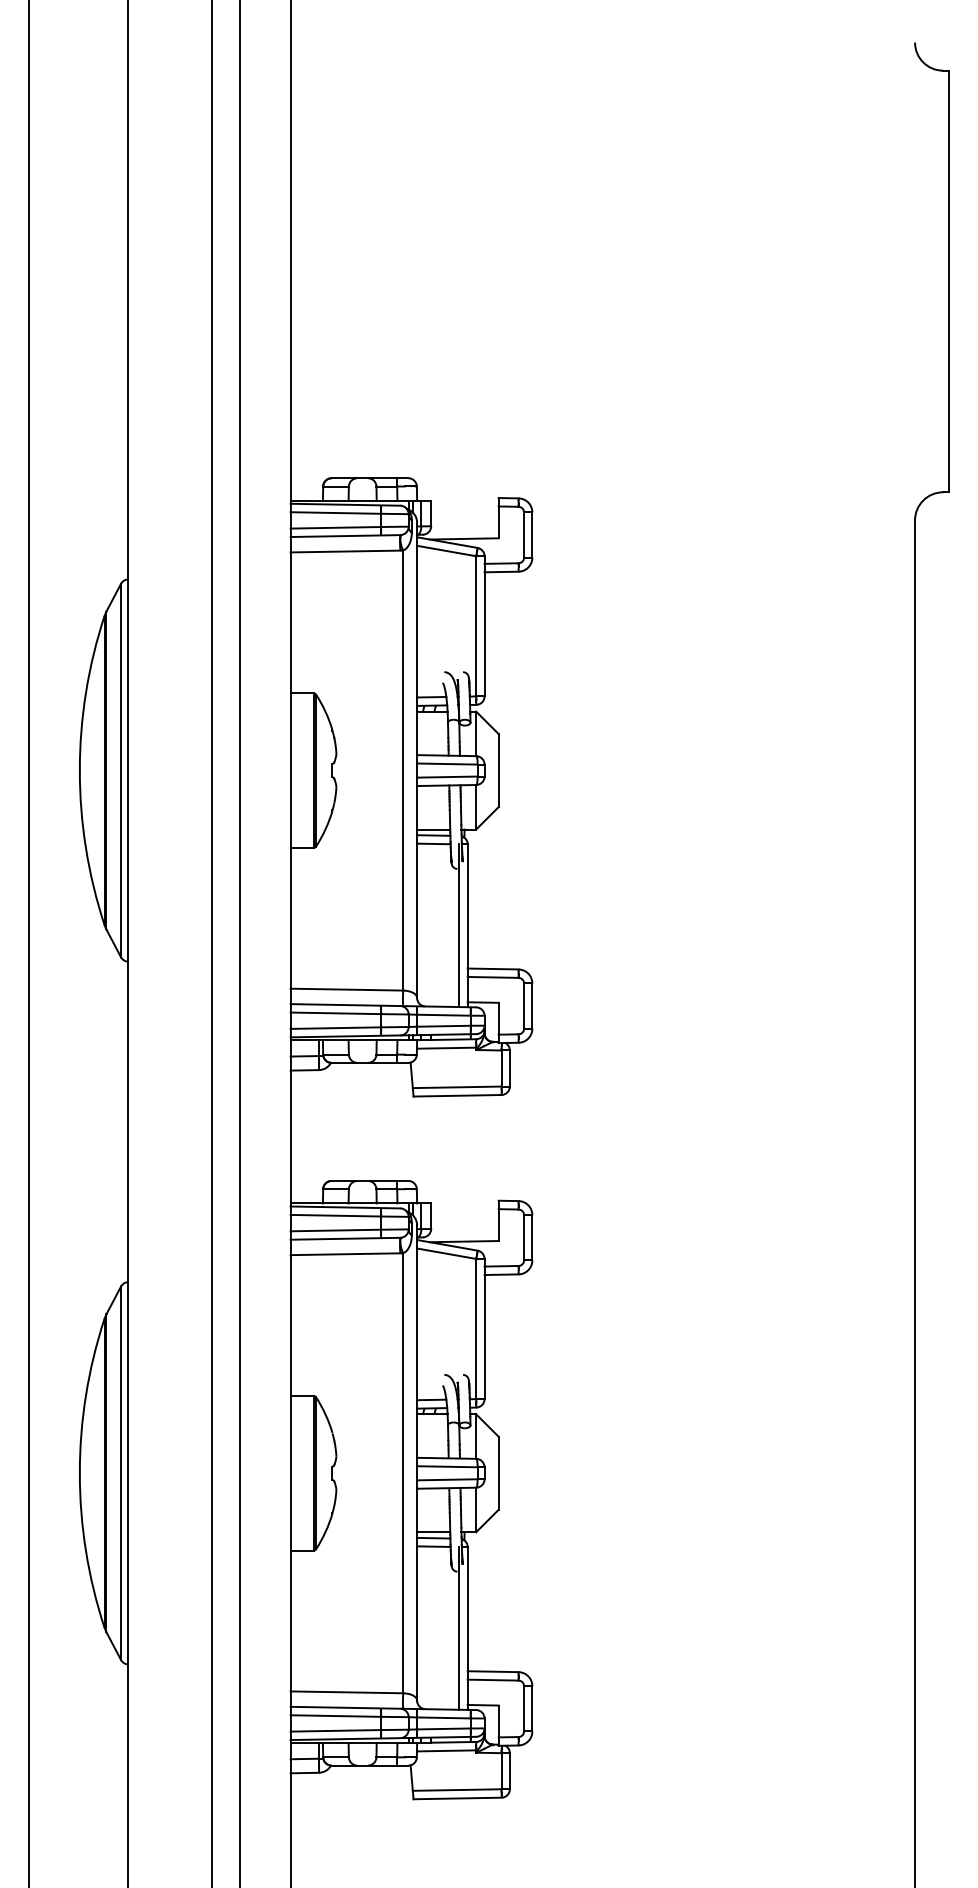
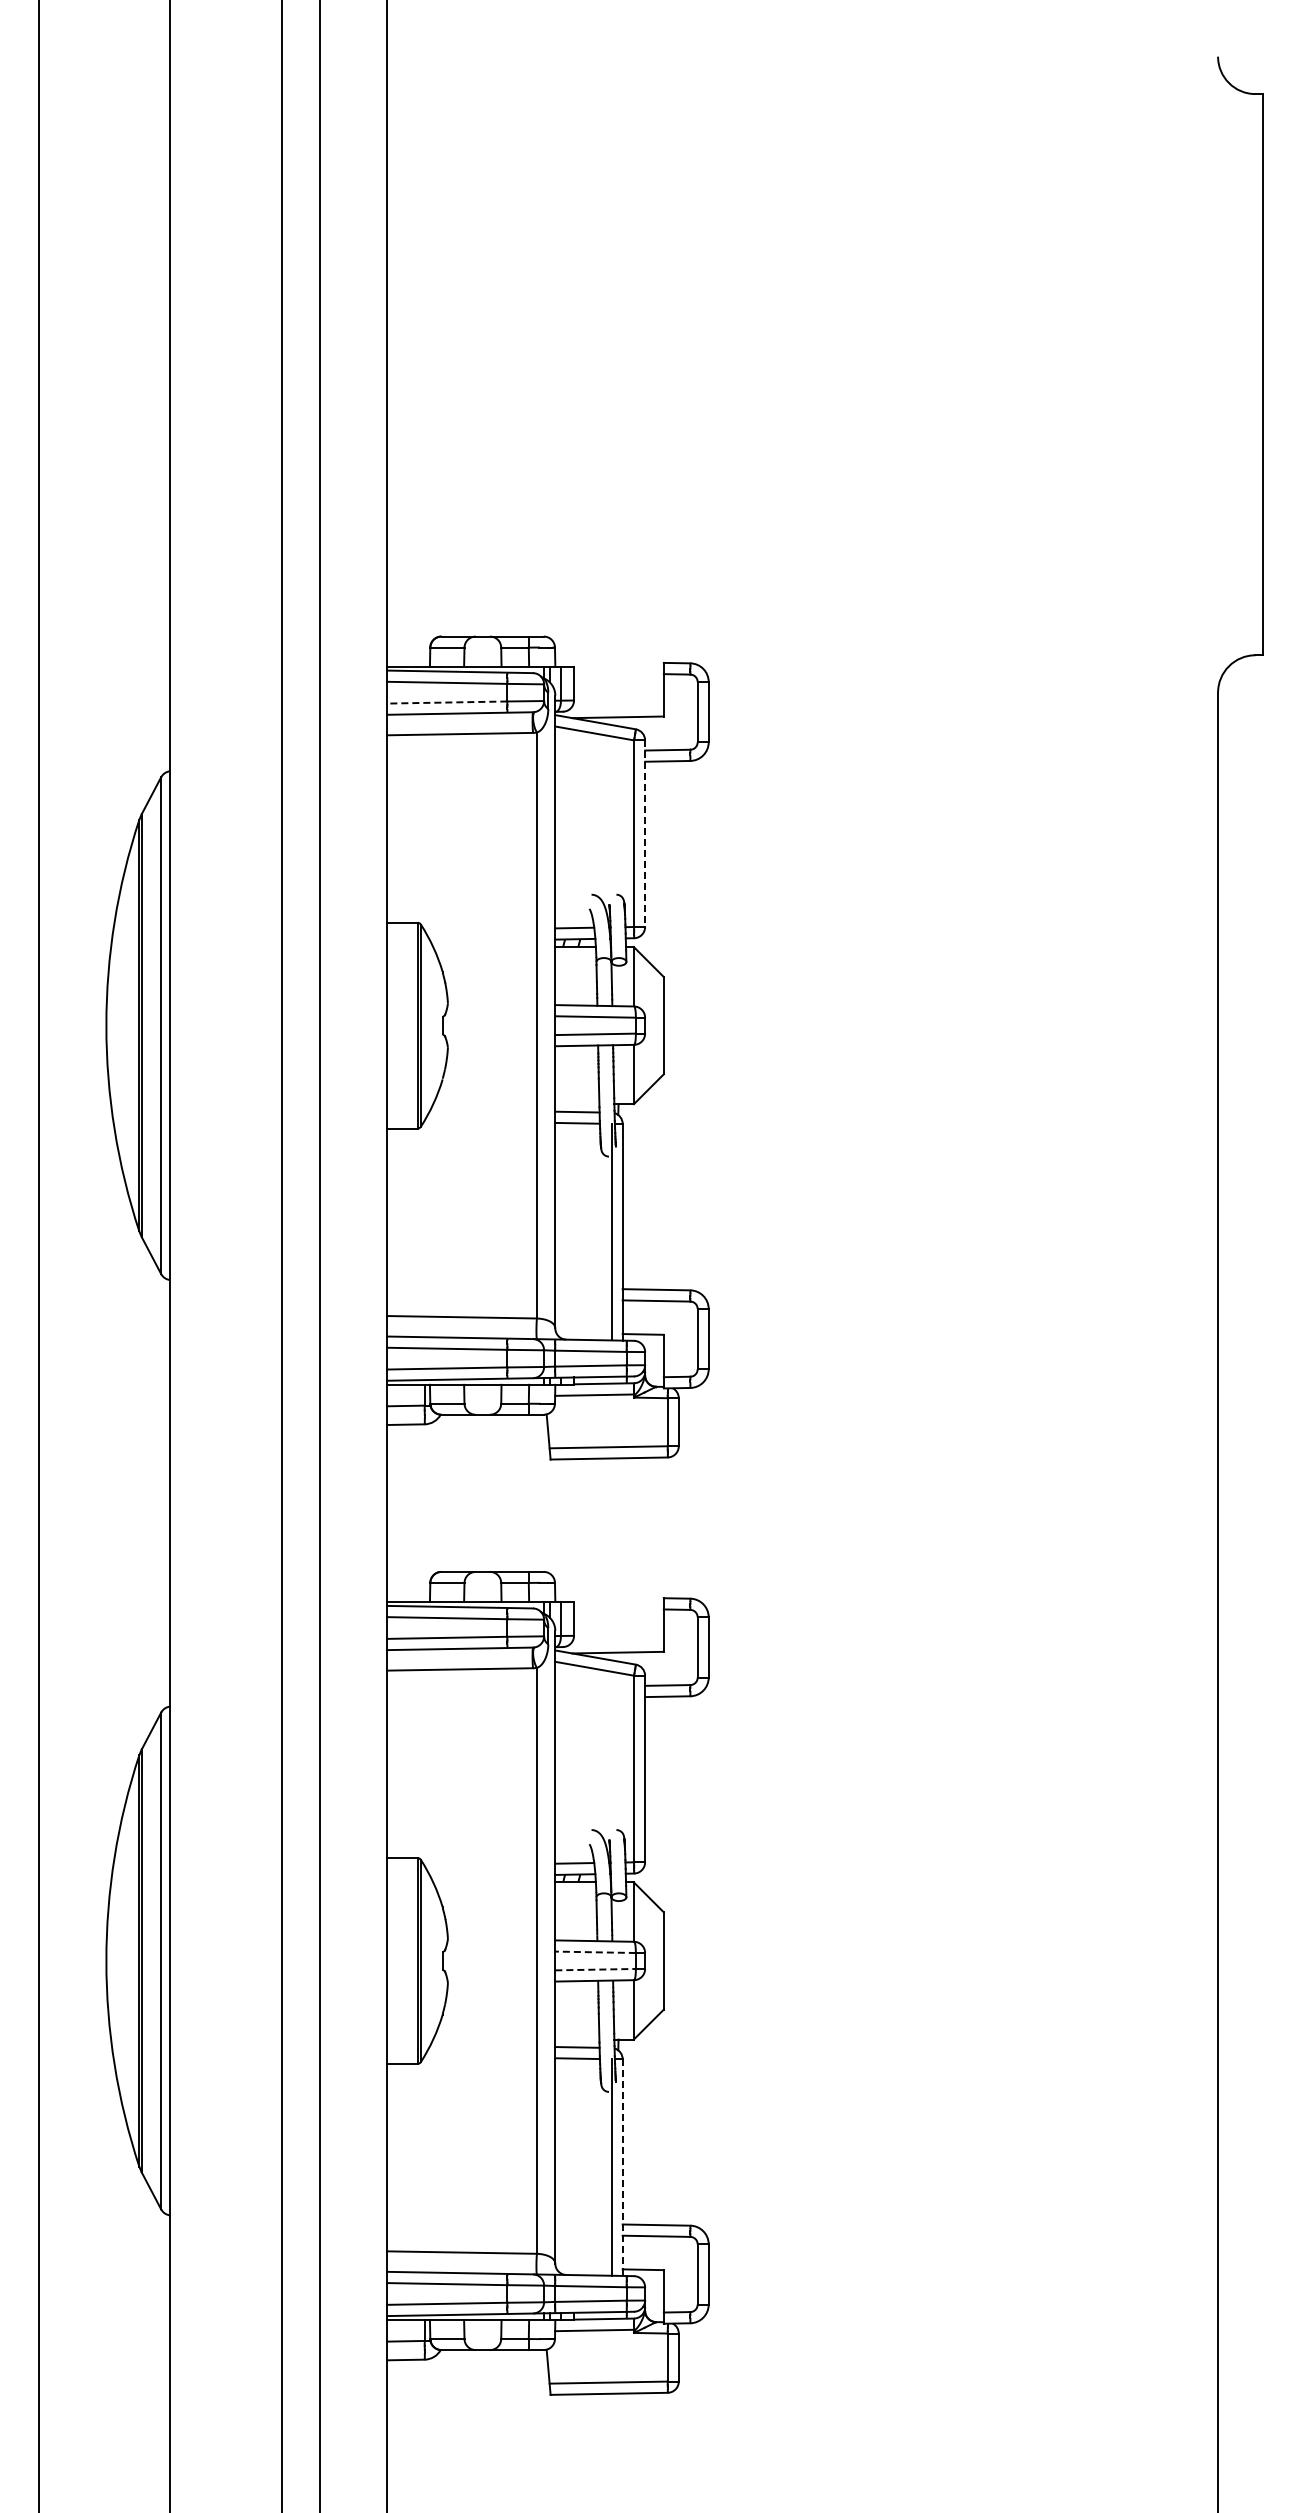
line: (335, 527) -> (446, 702), solid -> dashed
line: (484, 626) -> (645, 834), solid -> dashed
line: (433, 829) -> (577, 1104), removed
line: (447, 1466) -> (595, 1952), solid -> dashed
line: (448, 1479) -> (596, 1969), solid -> dashed
line: (433, 1532) -> (577, 2039), removed
line: (467, 1629) -> (622, 2168), solid -> dashed

